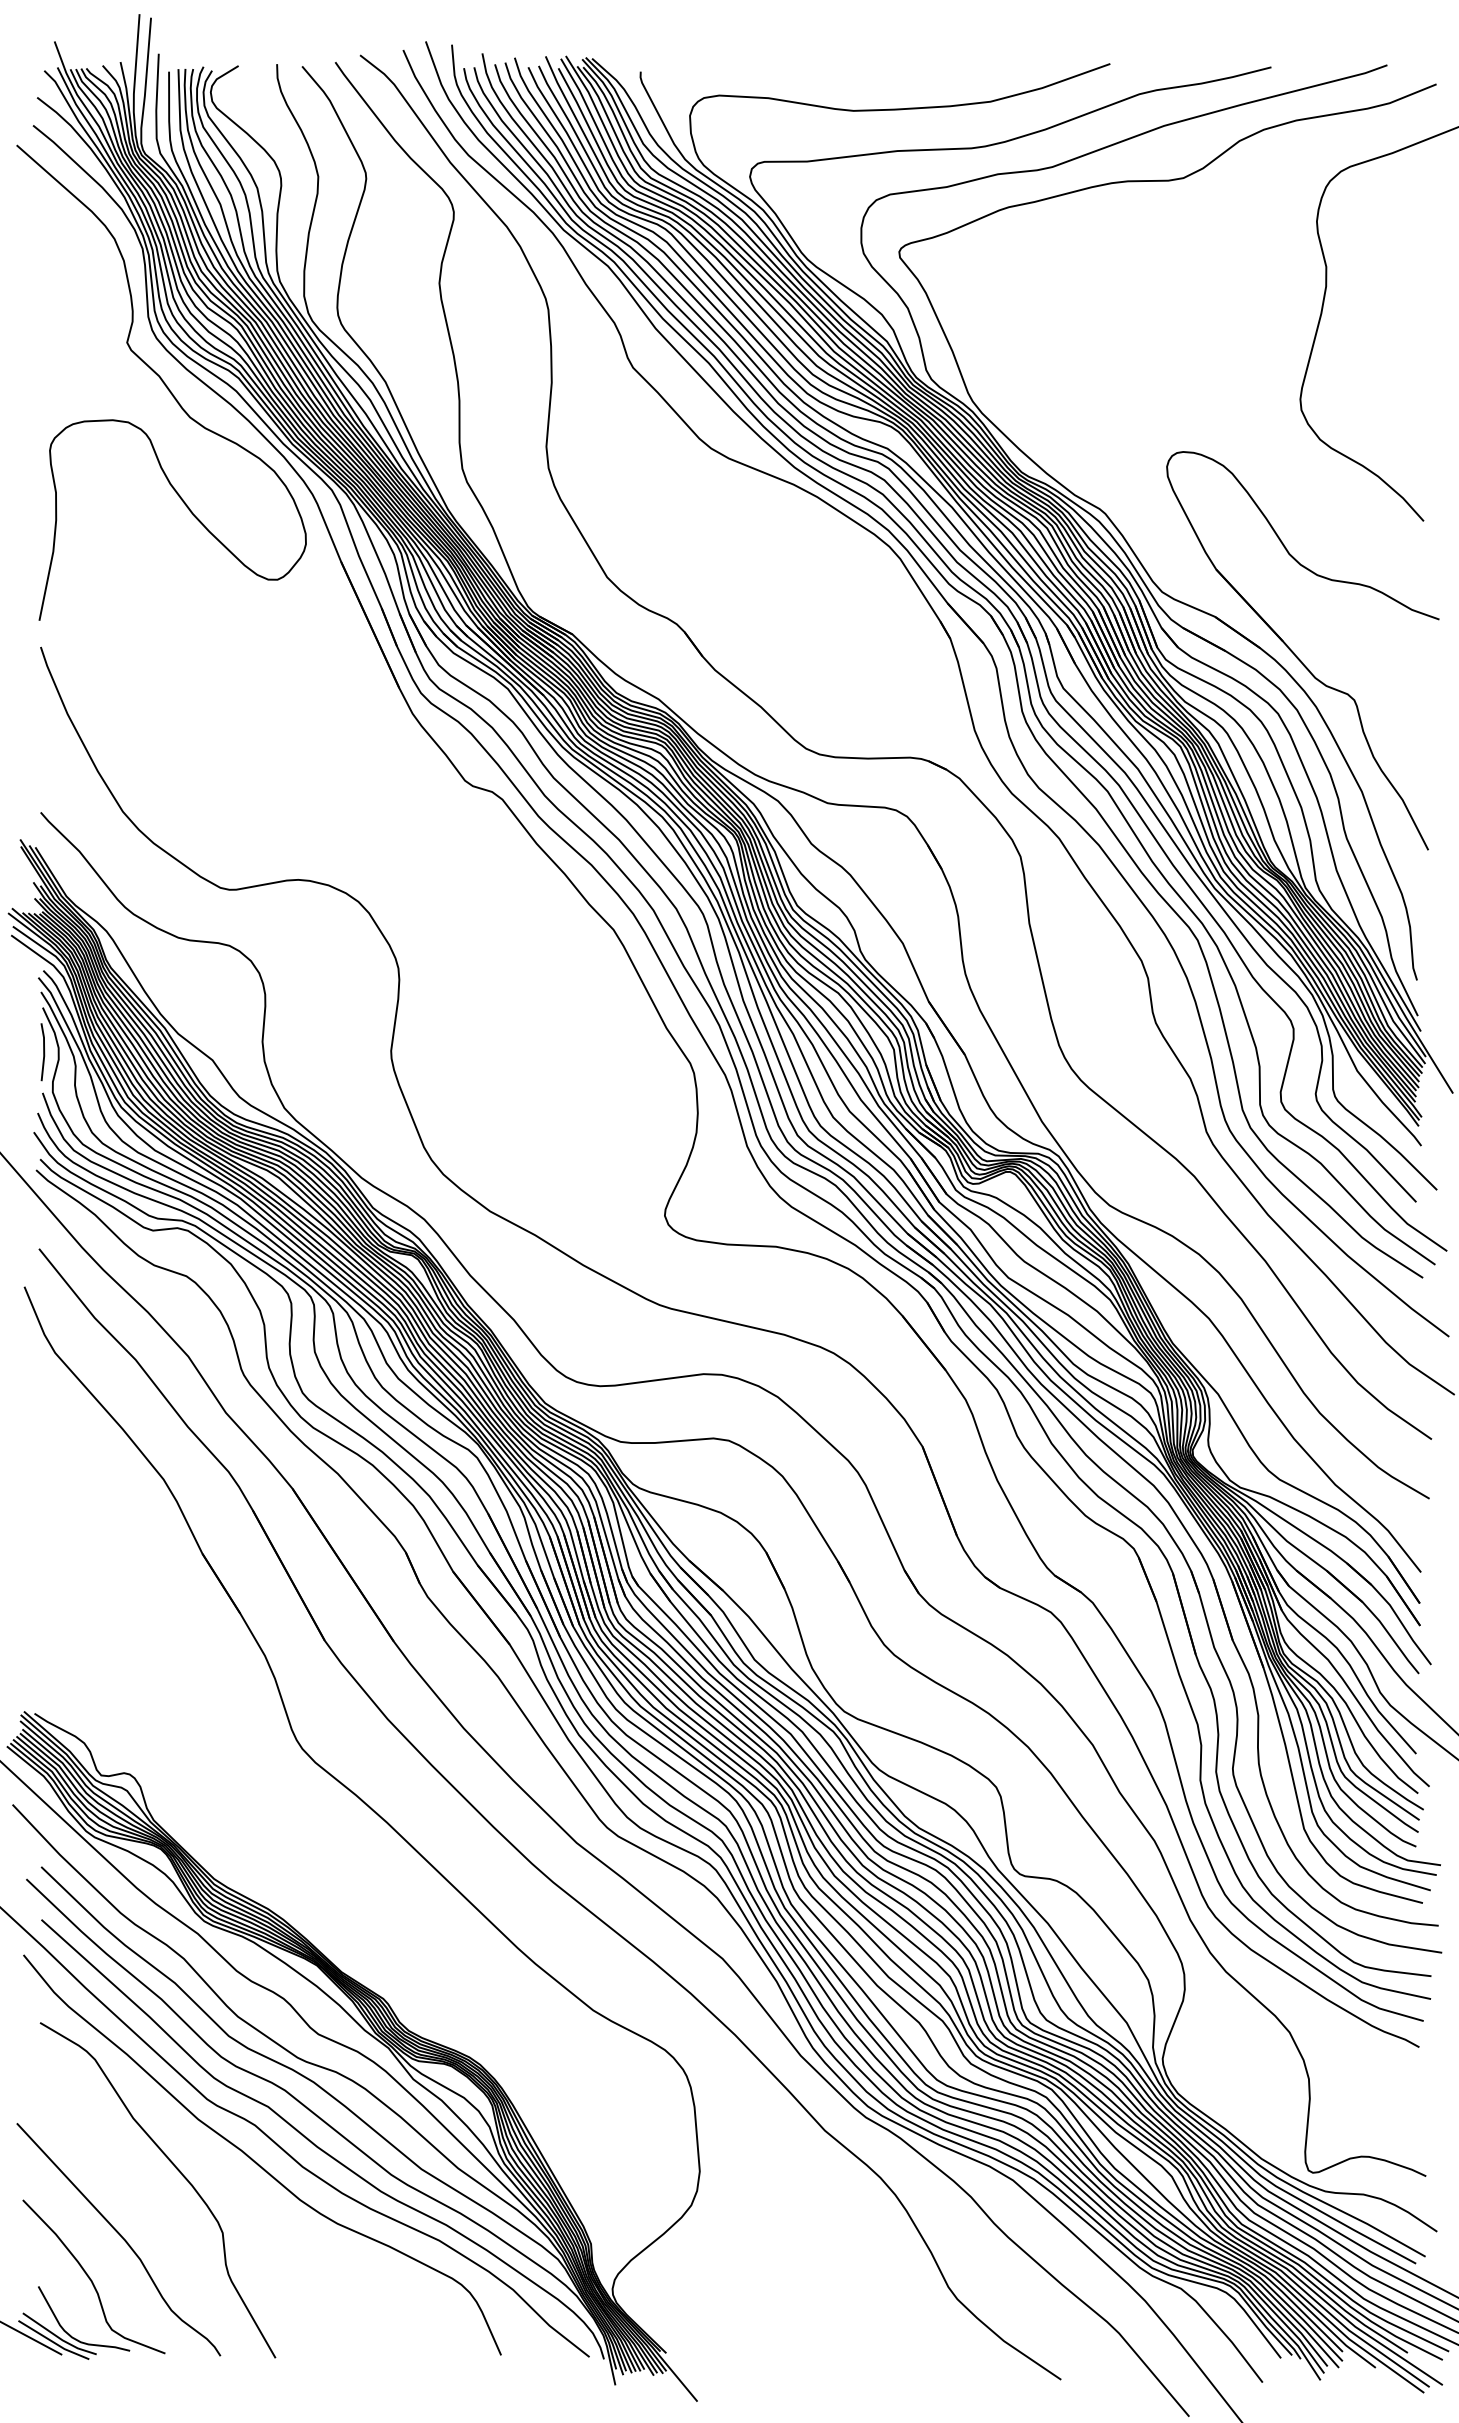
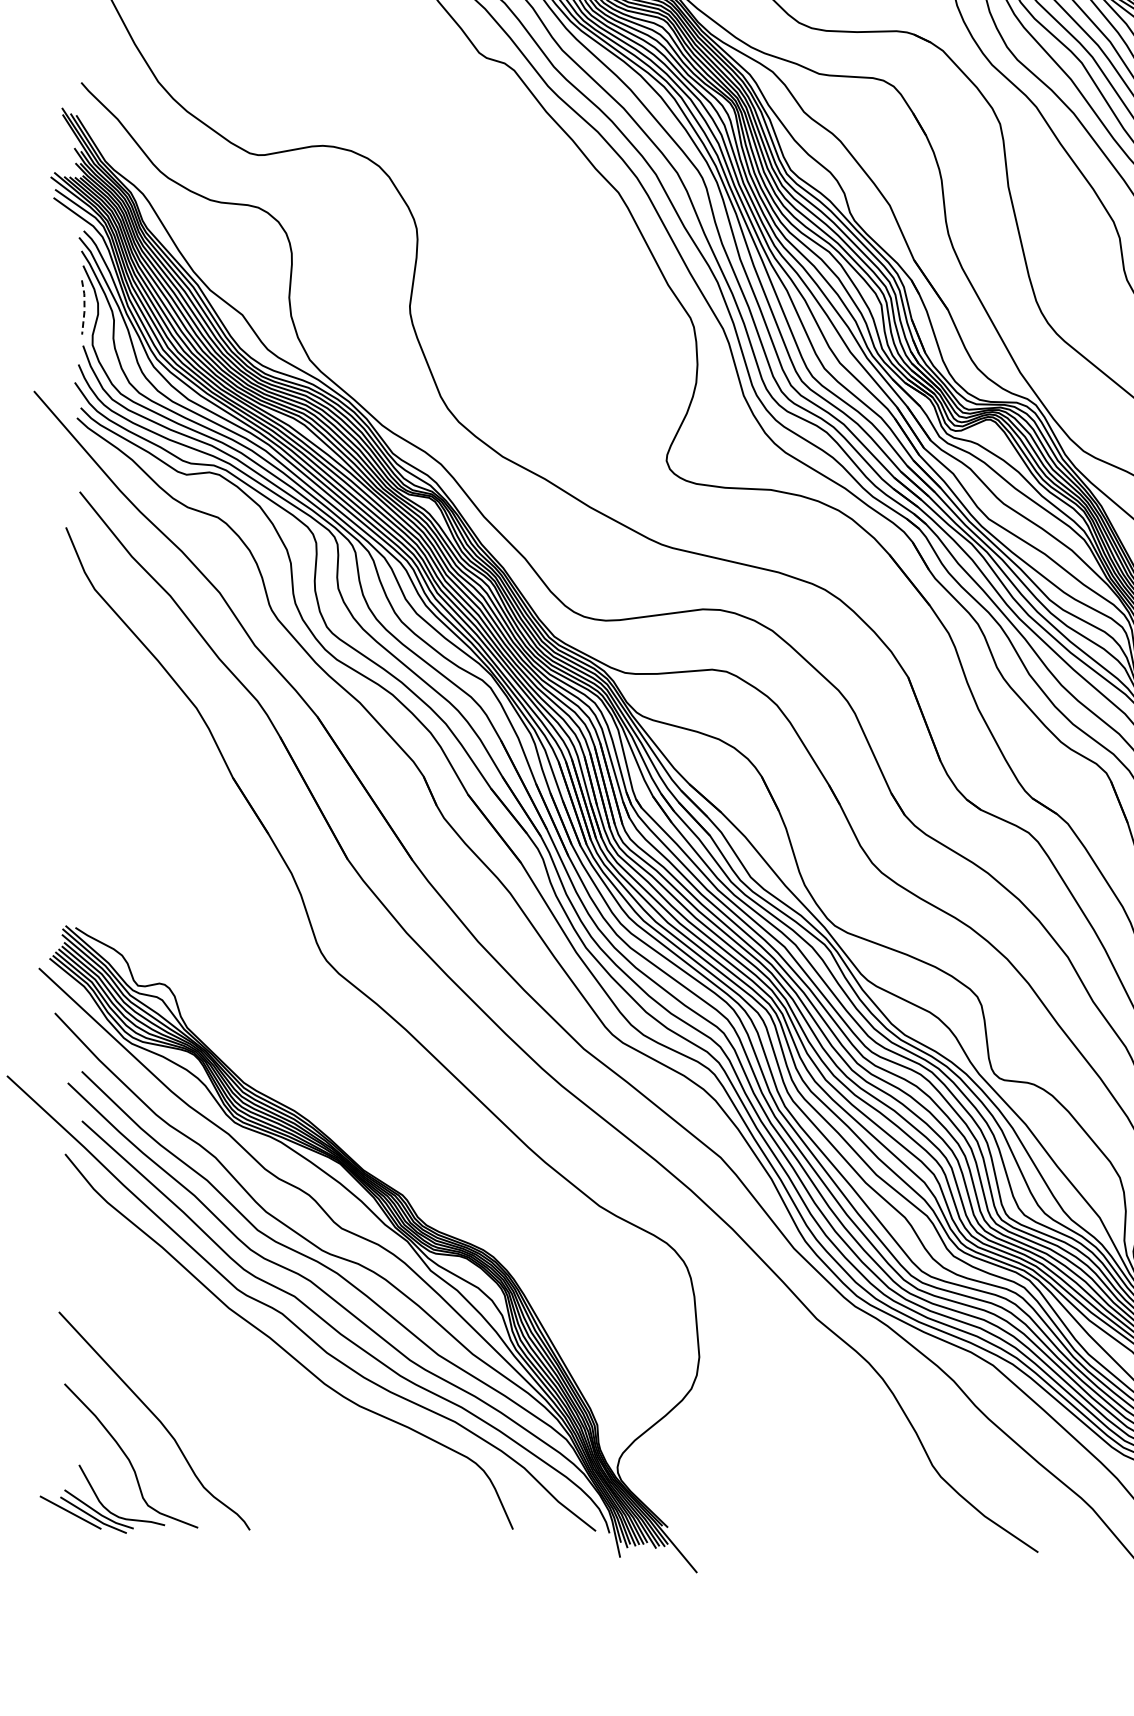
line: (44, 1052) -> (84, 307), solid -> dashed
curve: (177, 2170) -> (209, 1356), removed

